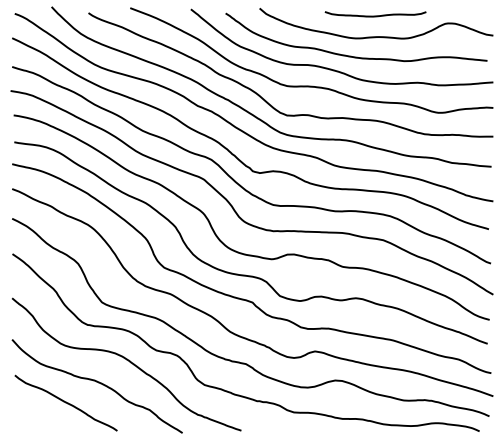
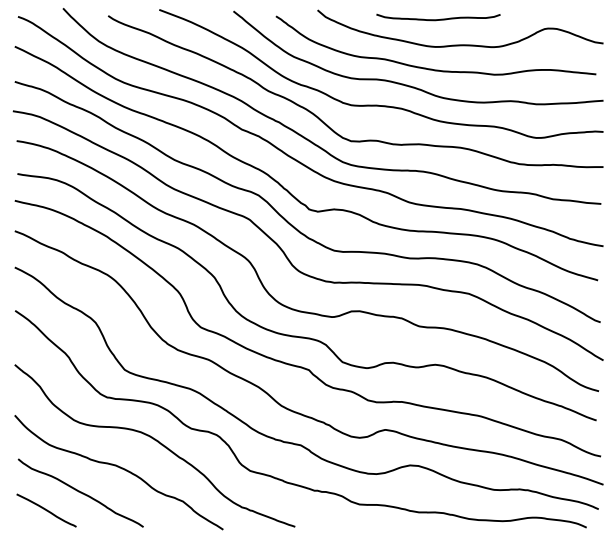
curve: (375, 16) -> (438, 19), moved
line: (38, 417) -> (46, 510), added

